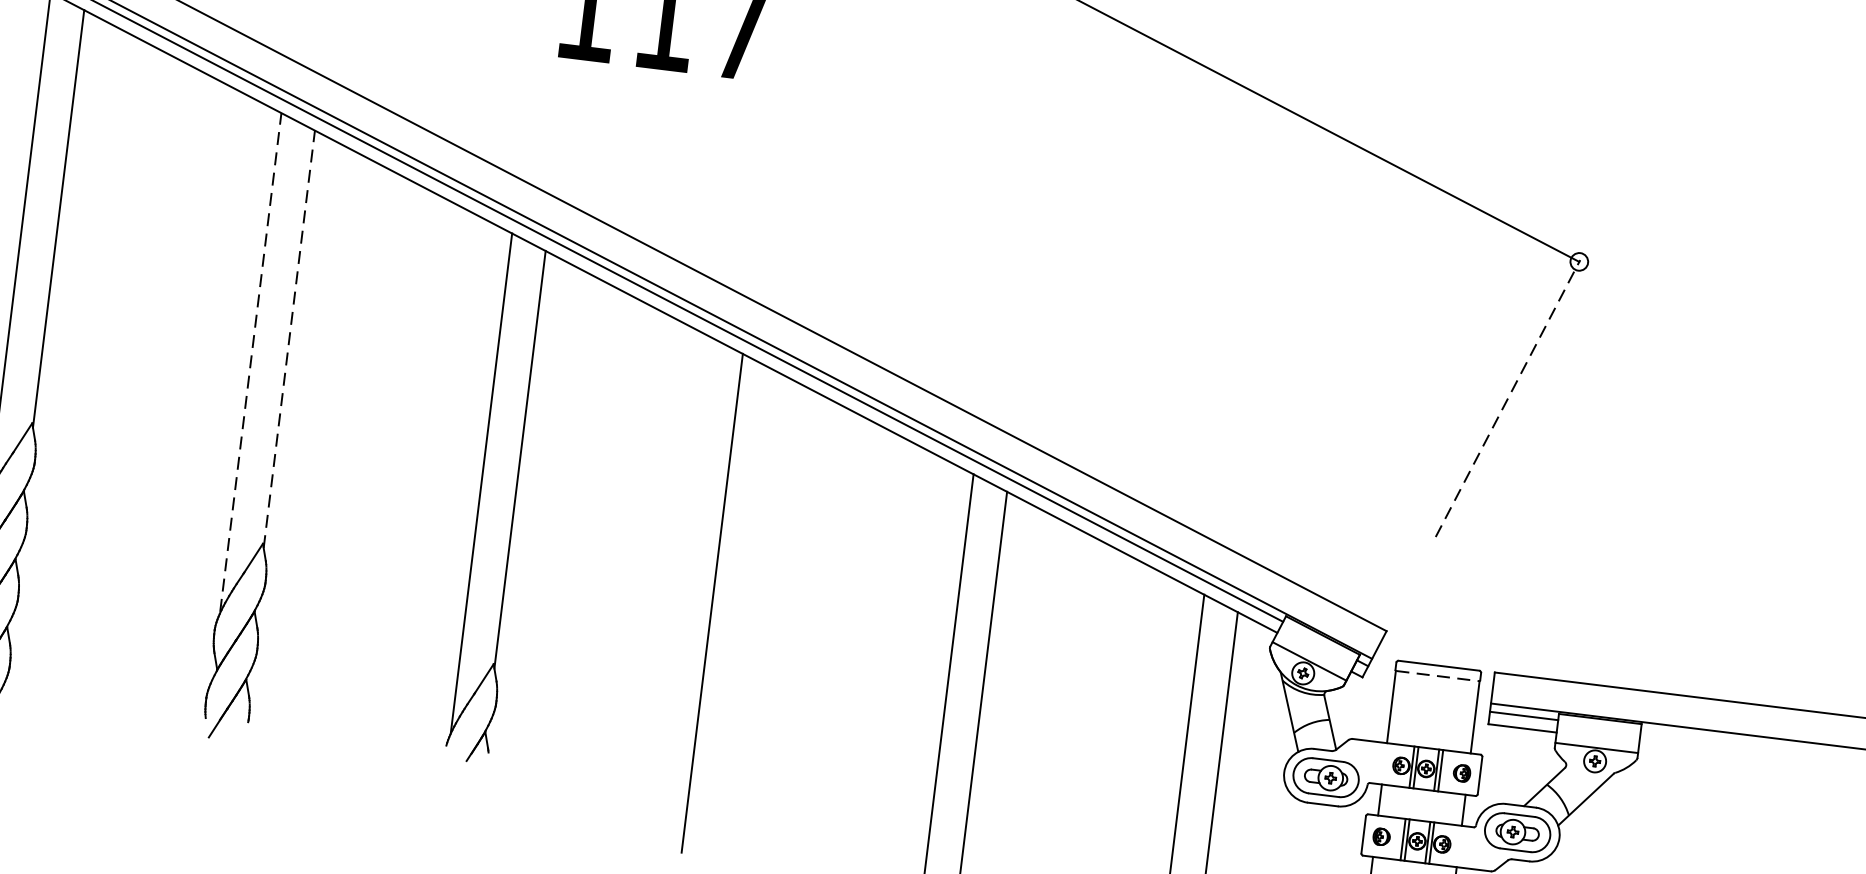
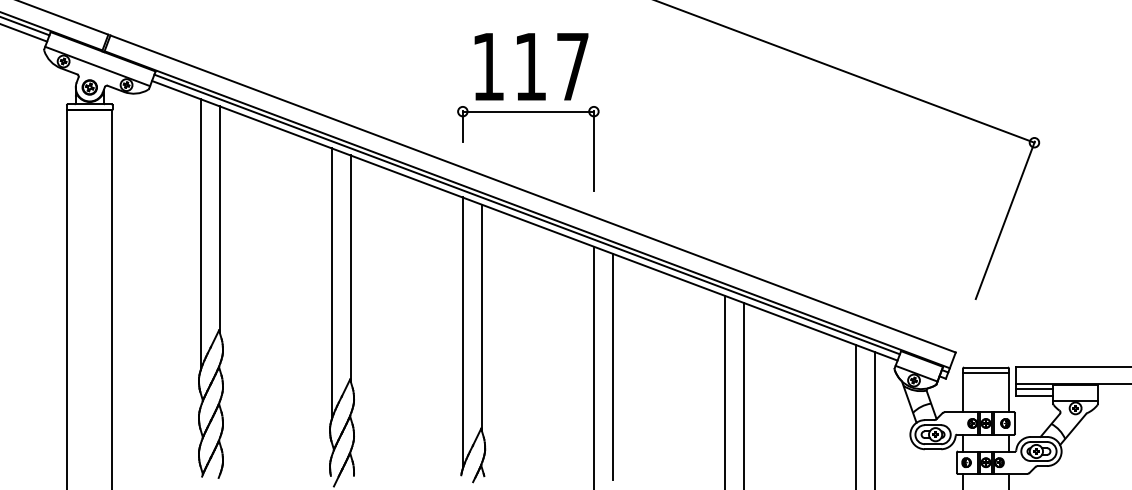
part: (652, 91) -> (528, 112), added
line: (288, 338) -> (350, 268), dashed -> solid
line: (250, 360) -> (331, 282), dashed -> solid
line: (1508, 396) -> (1005, 219), dashed -> solid
line: (750, 579) -> (612, 366), added
line: (1438, 676) -> (986, 373), dashed -> solid

